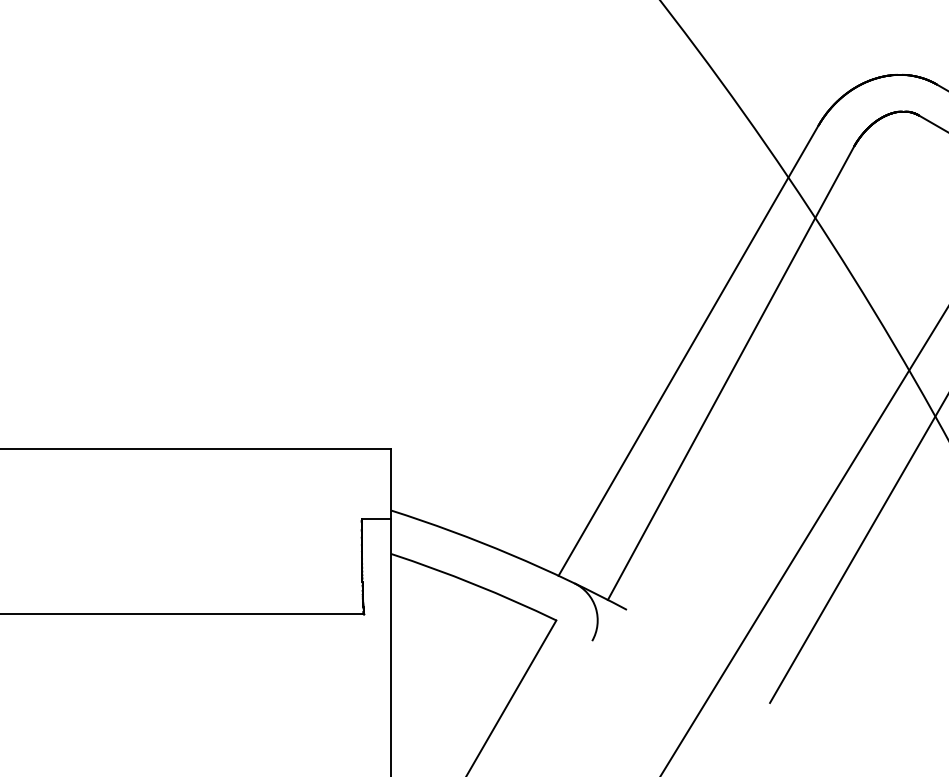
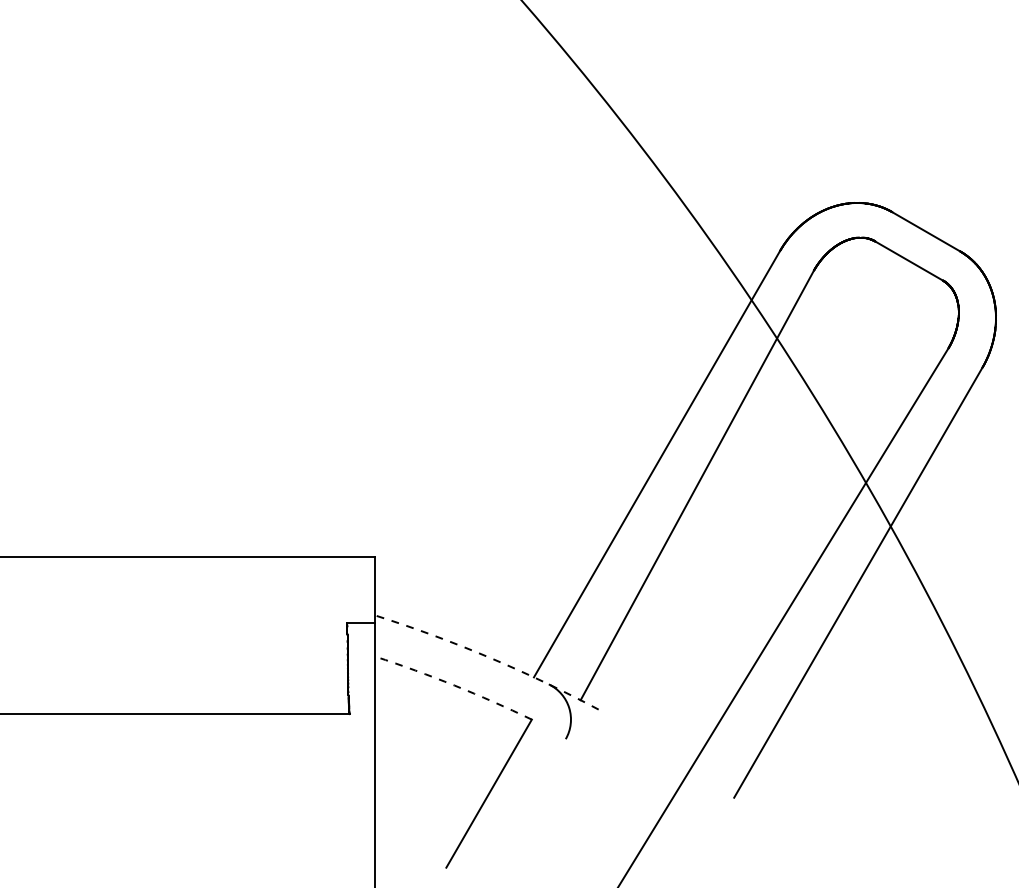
arc: (511, 554) -> (489, 657), solid -> dashed
arc: (474, 584) -> (454, 685), solid -> dashed

